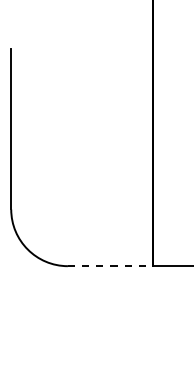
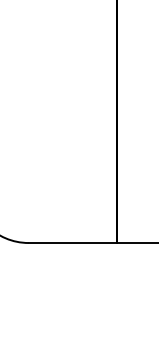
line: (110, 266) -> (72, 243), dashed -> solid

